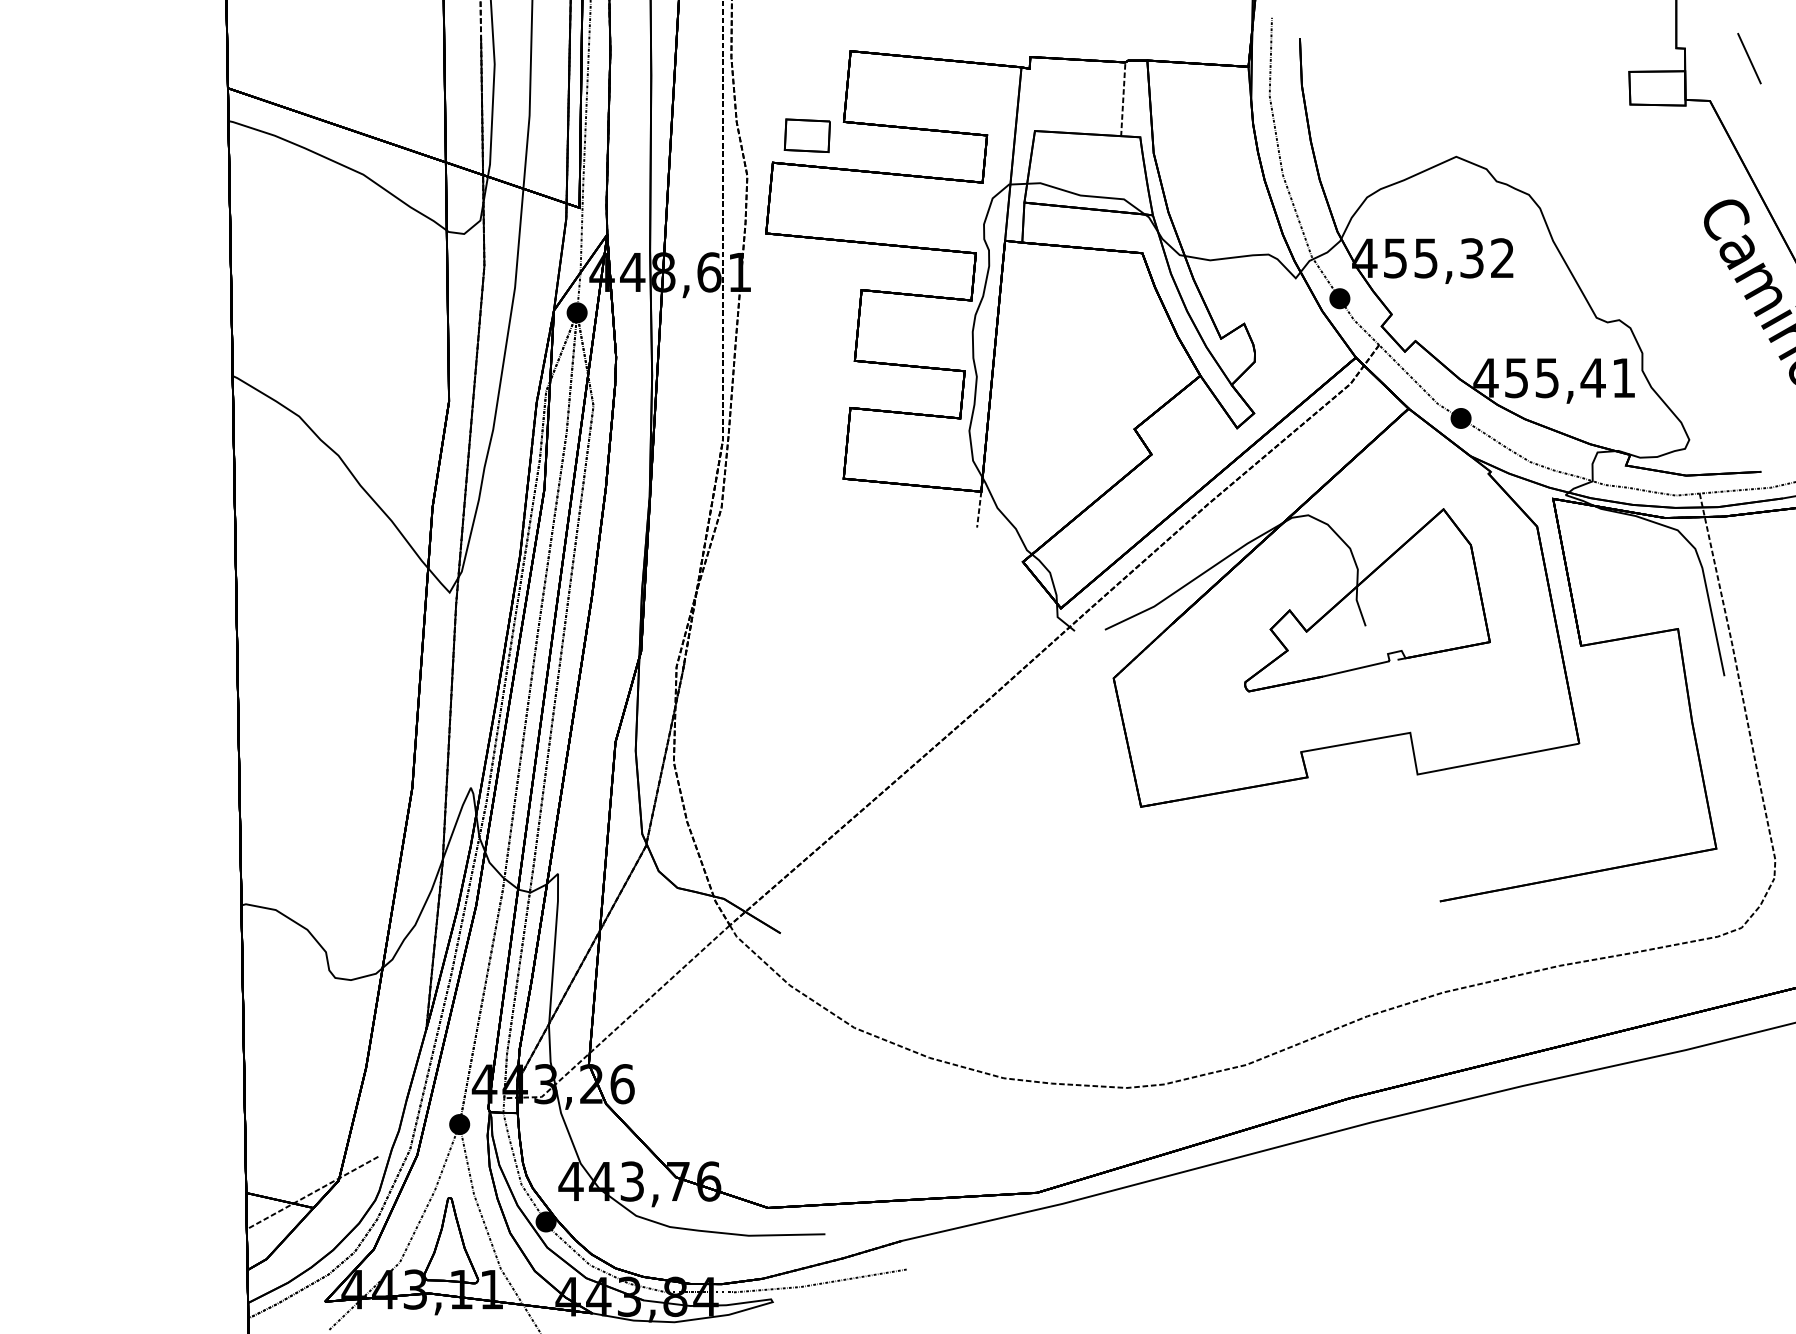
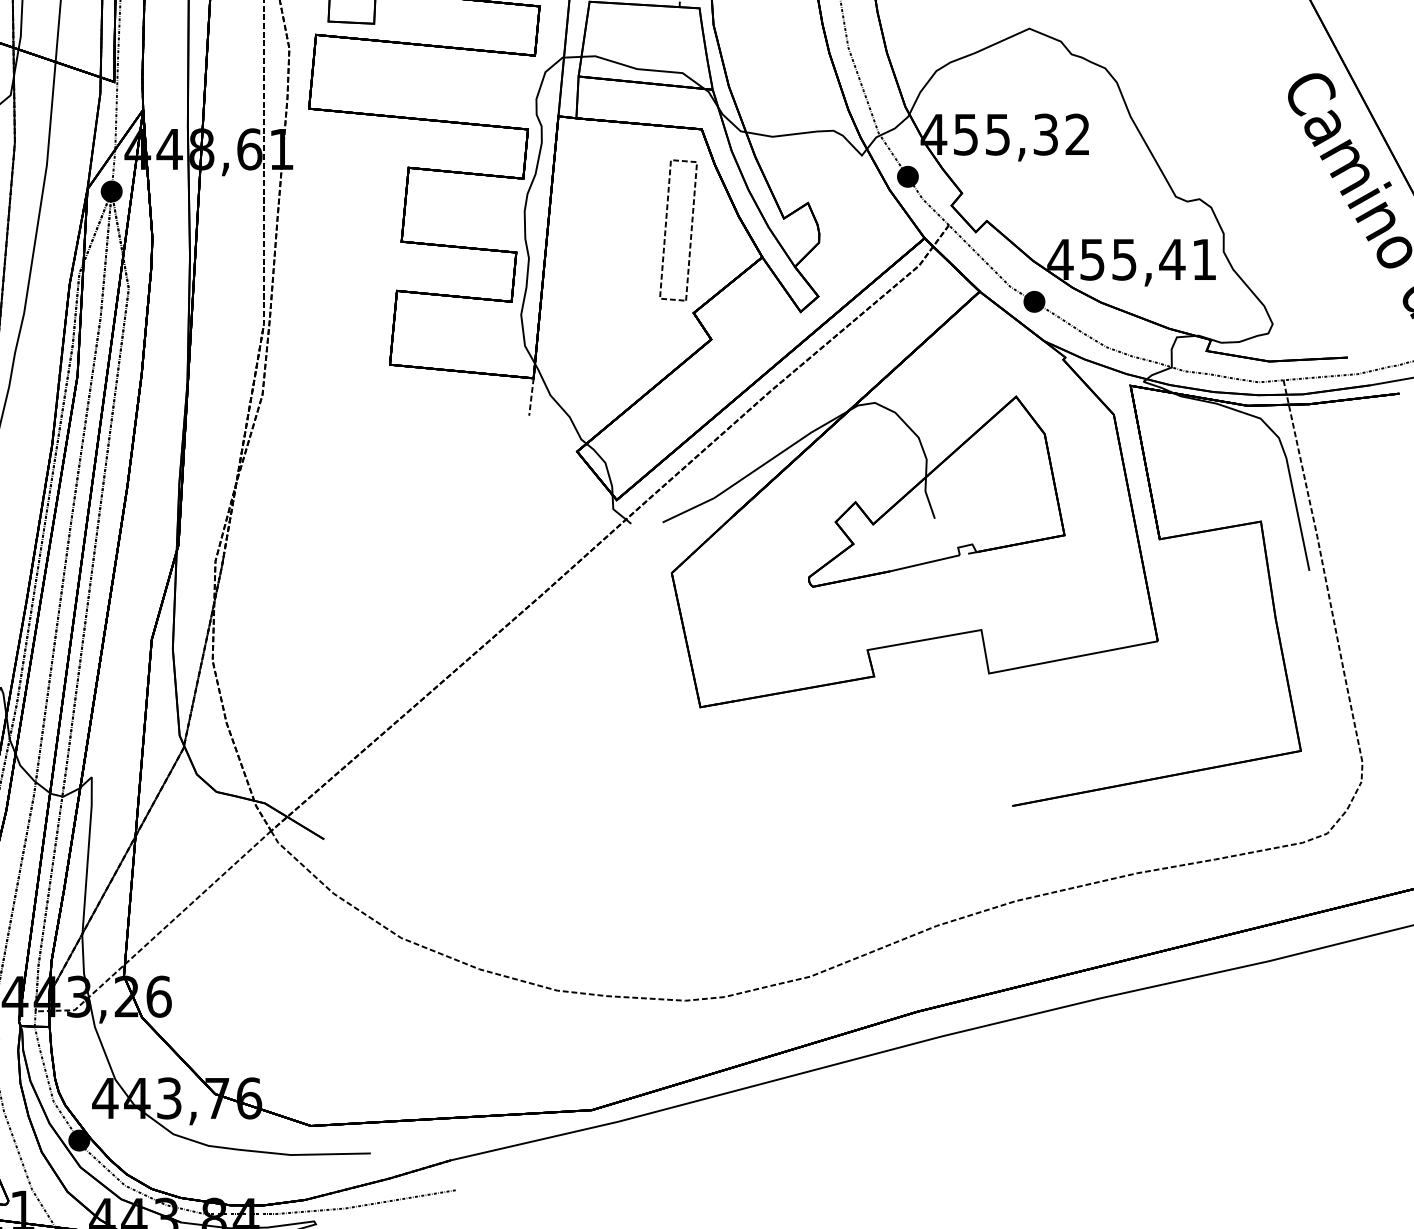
part: (1108, 350) -> (666, 230), added

